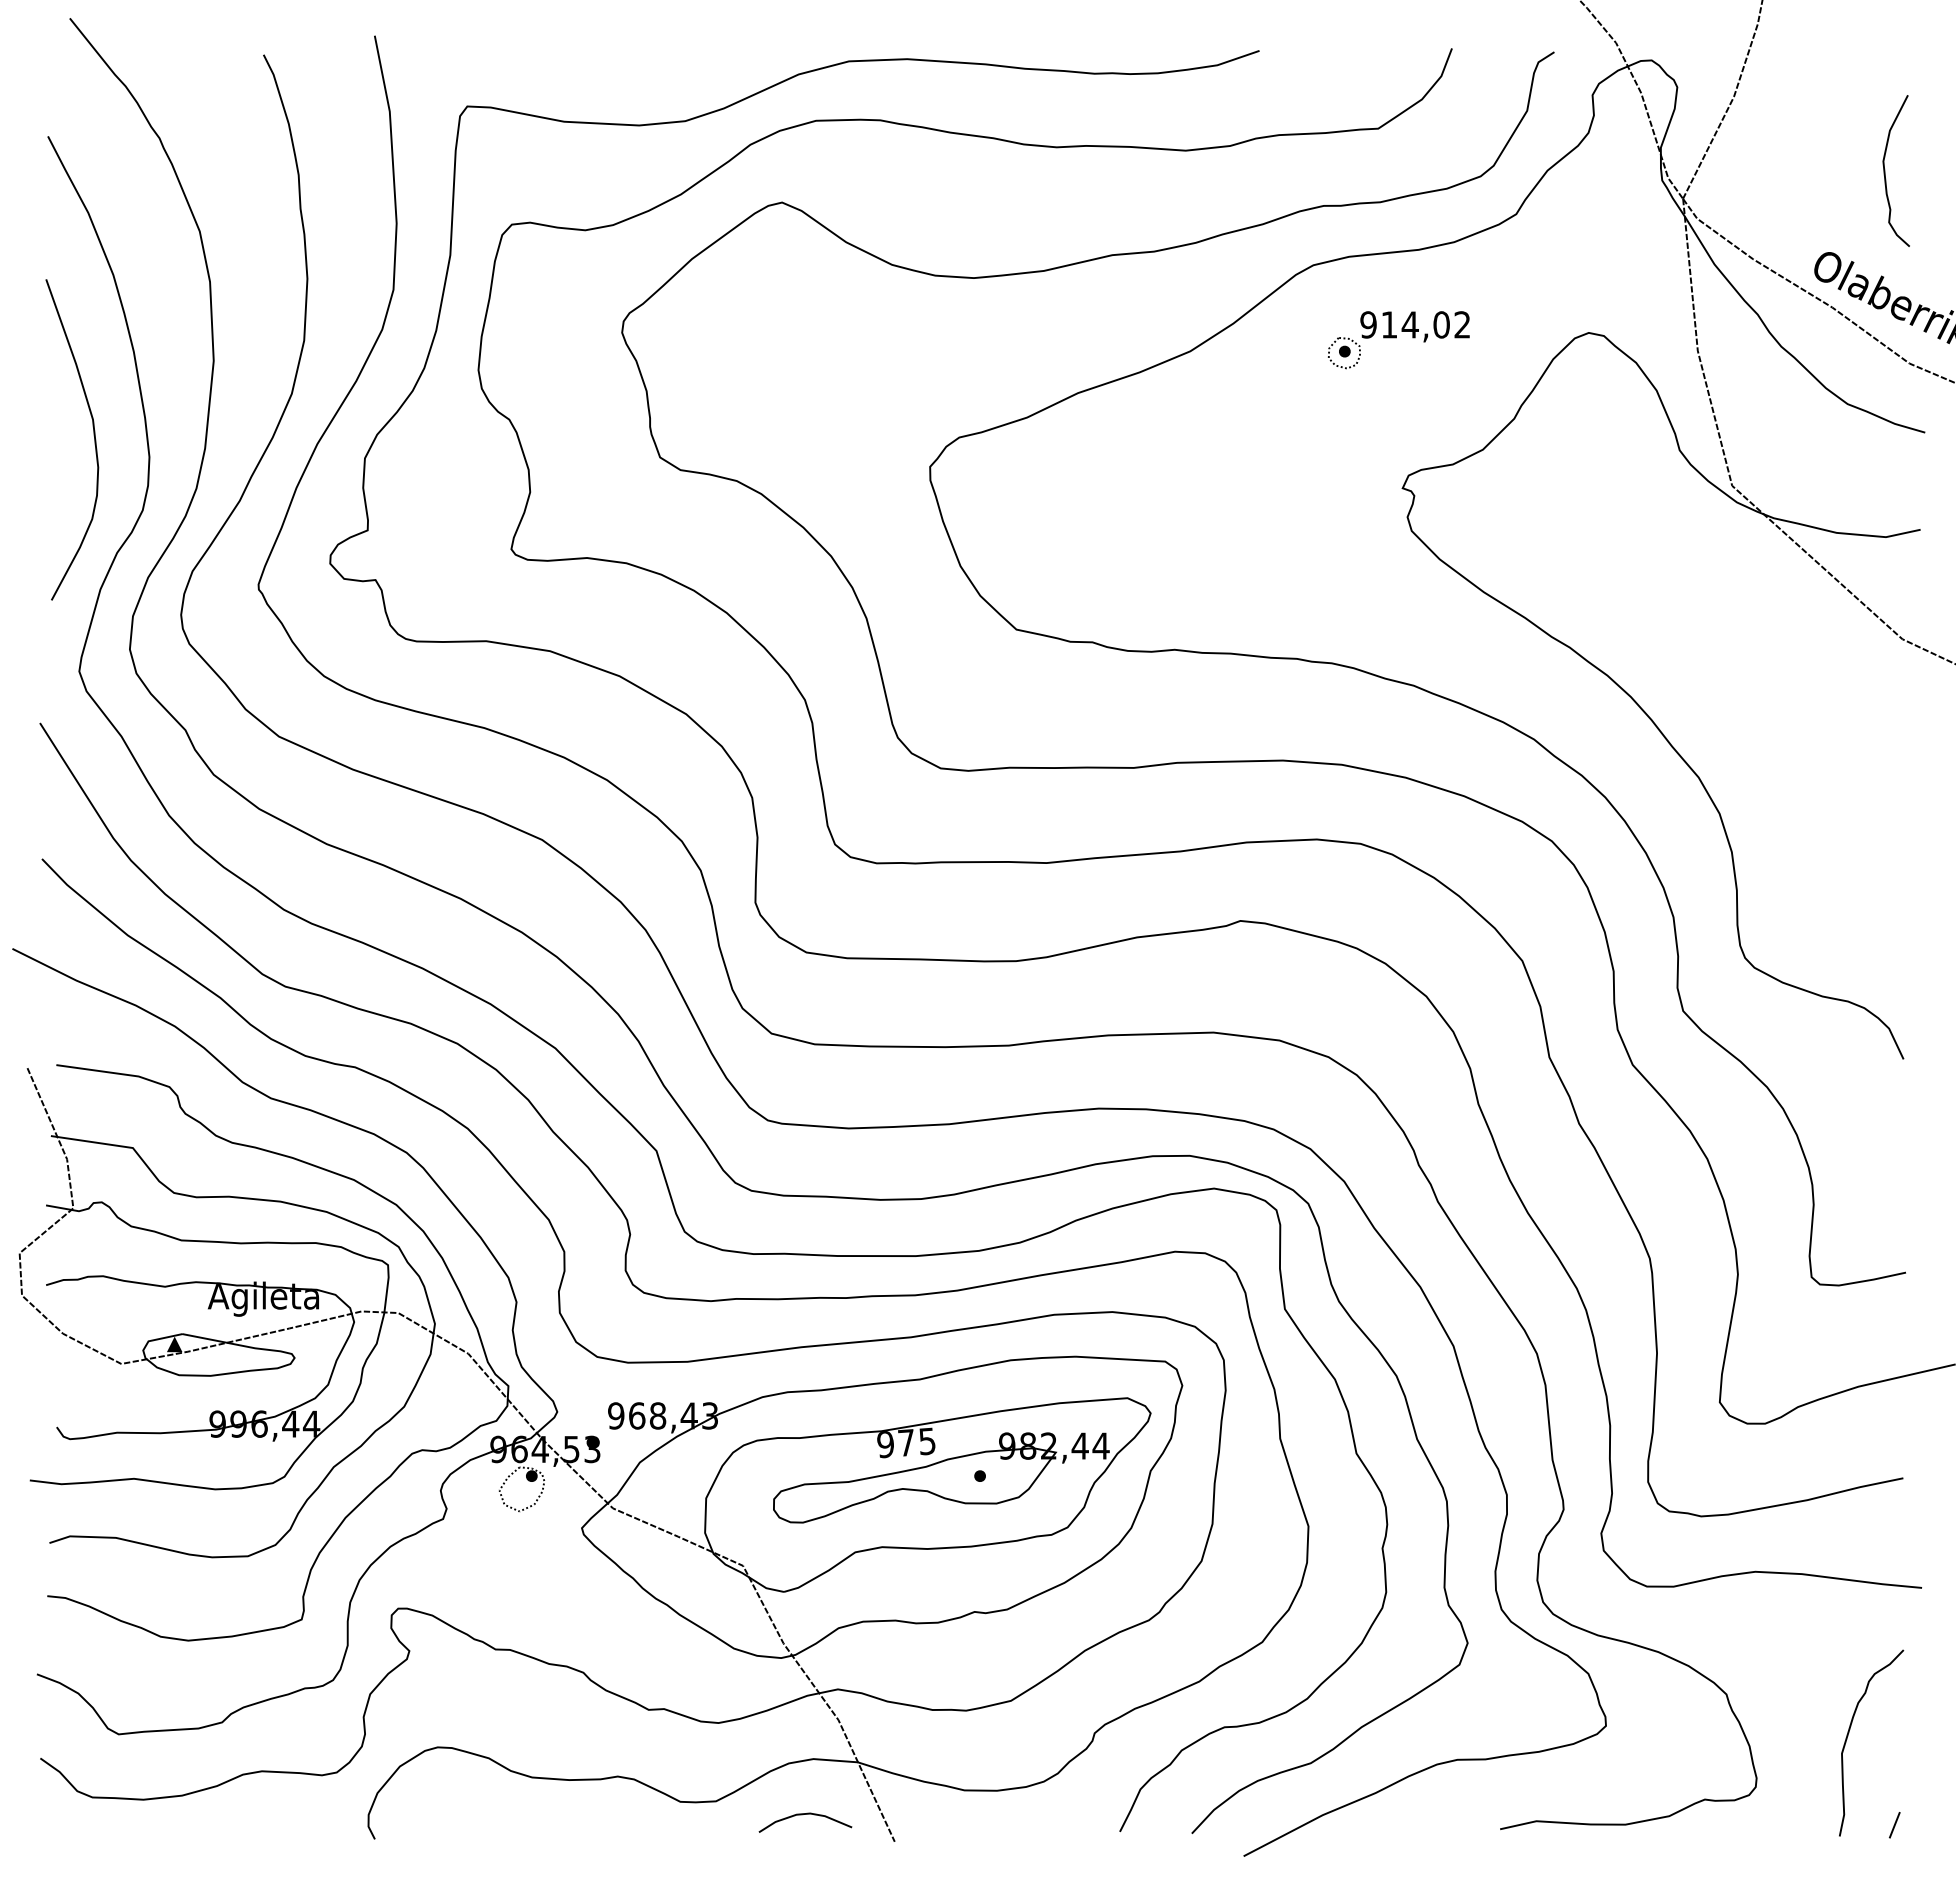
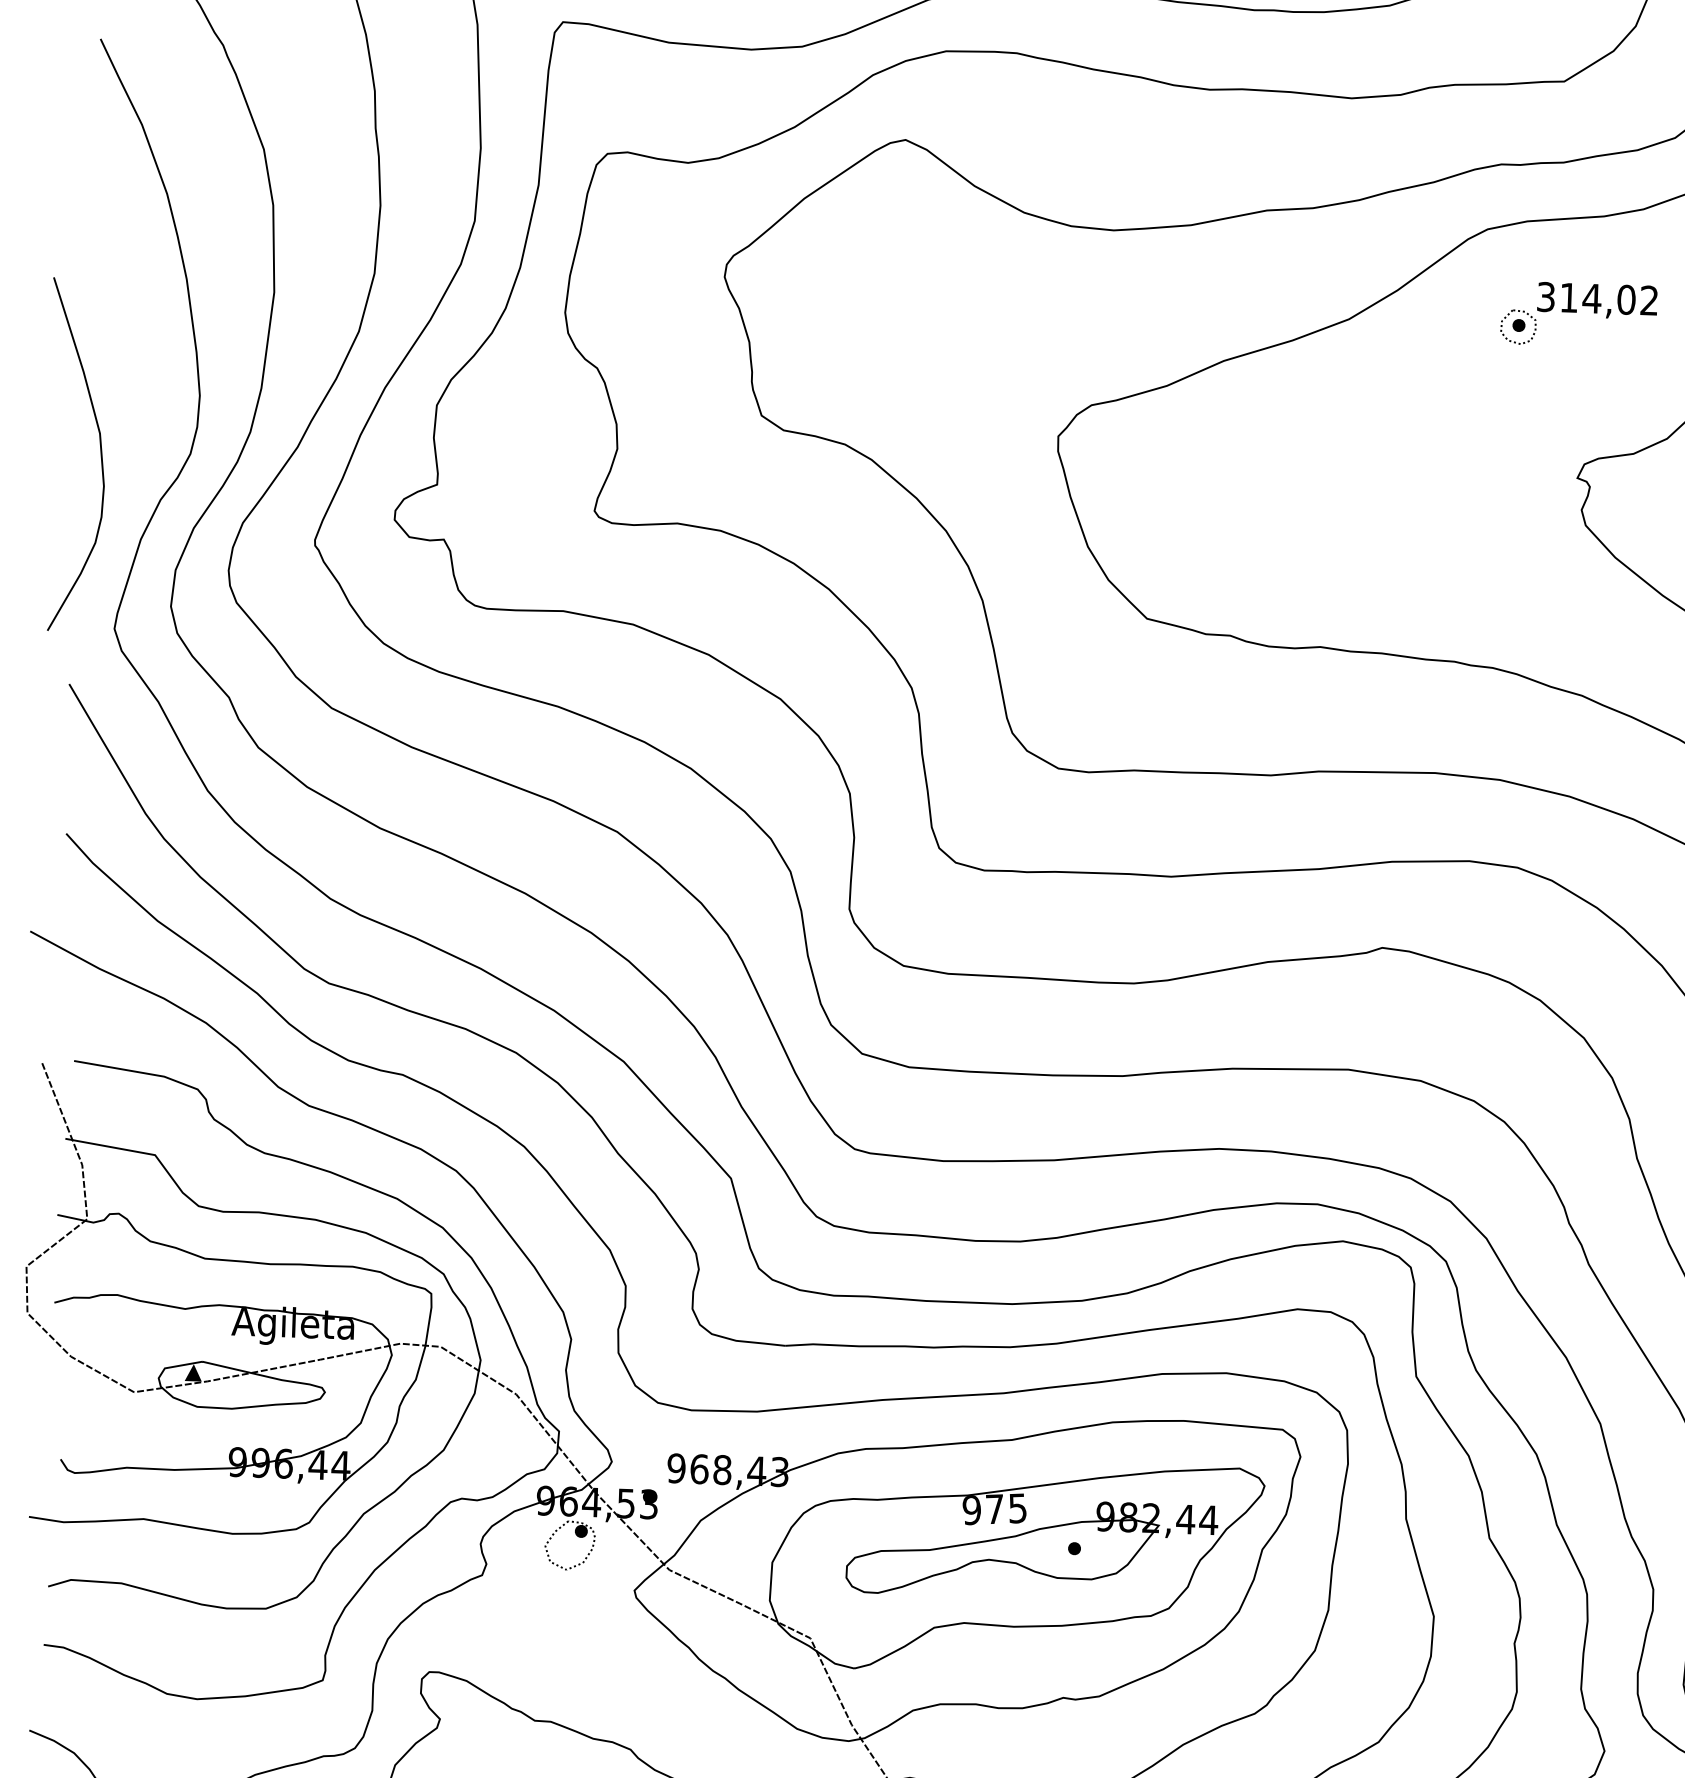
text: (1368, 324) -> (1546, 296), 914,02 -> 314,02
curve: (93, 435) -> (99, 450), moved

